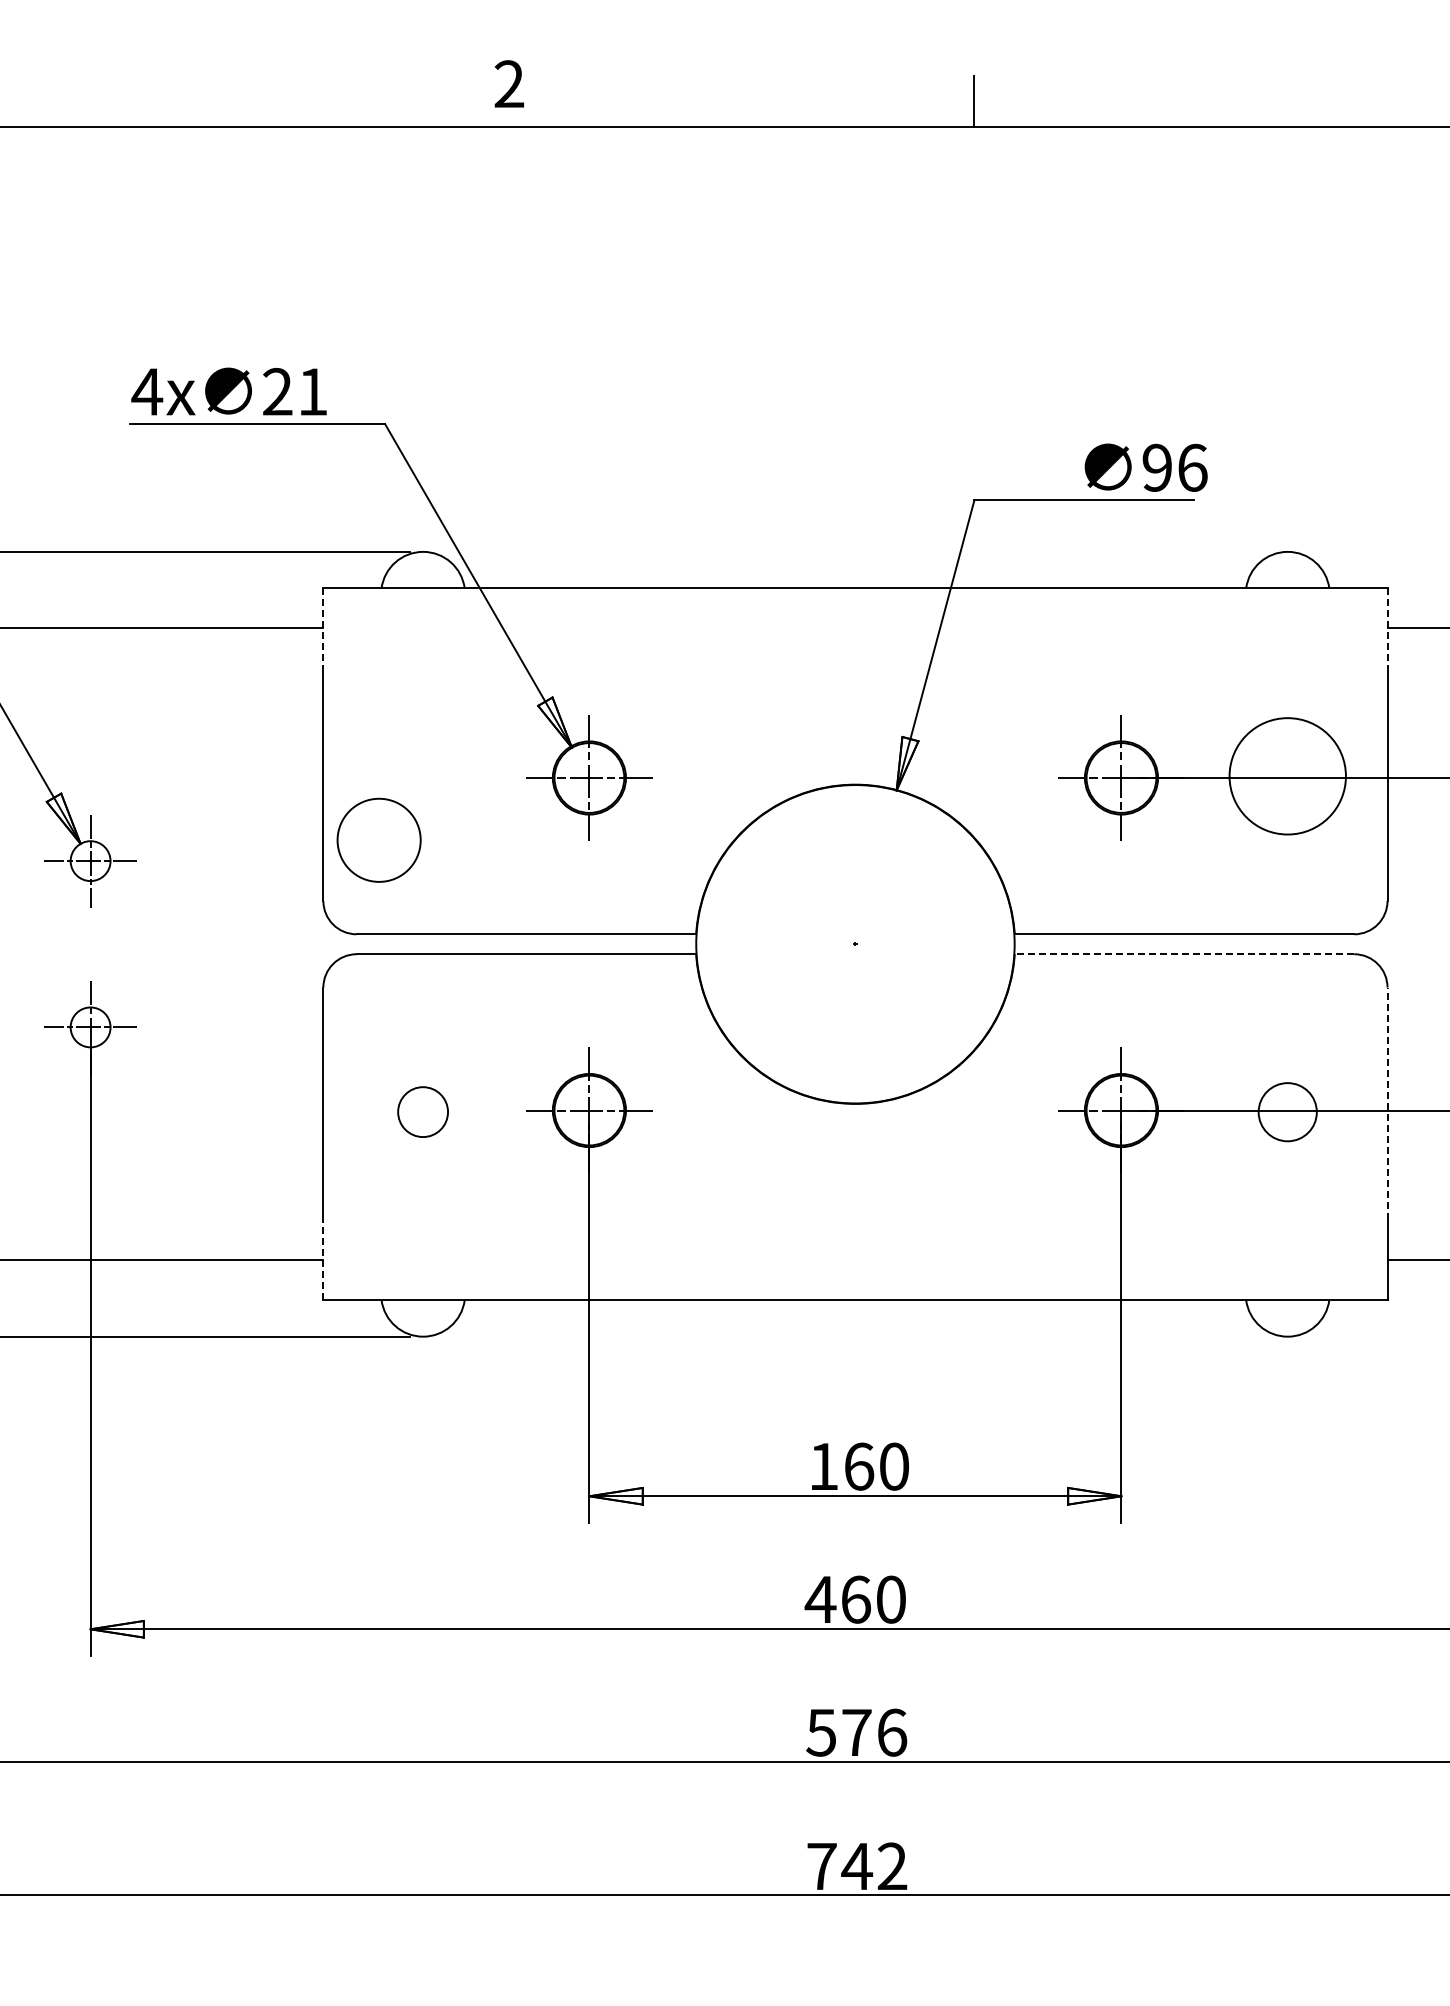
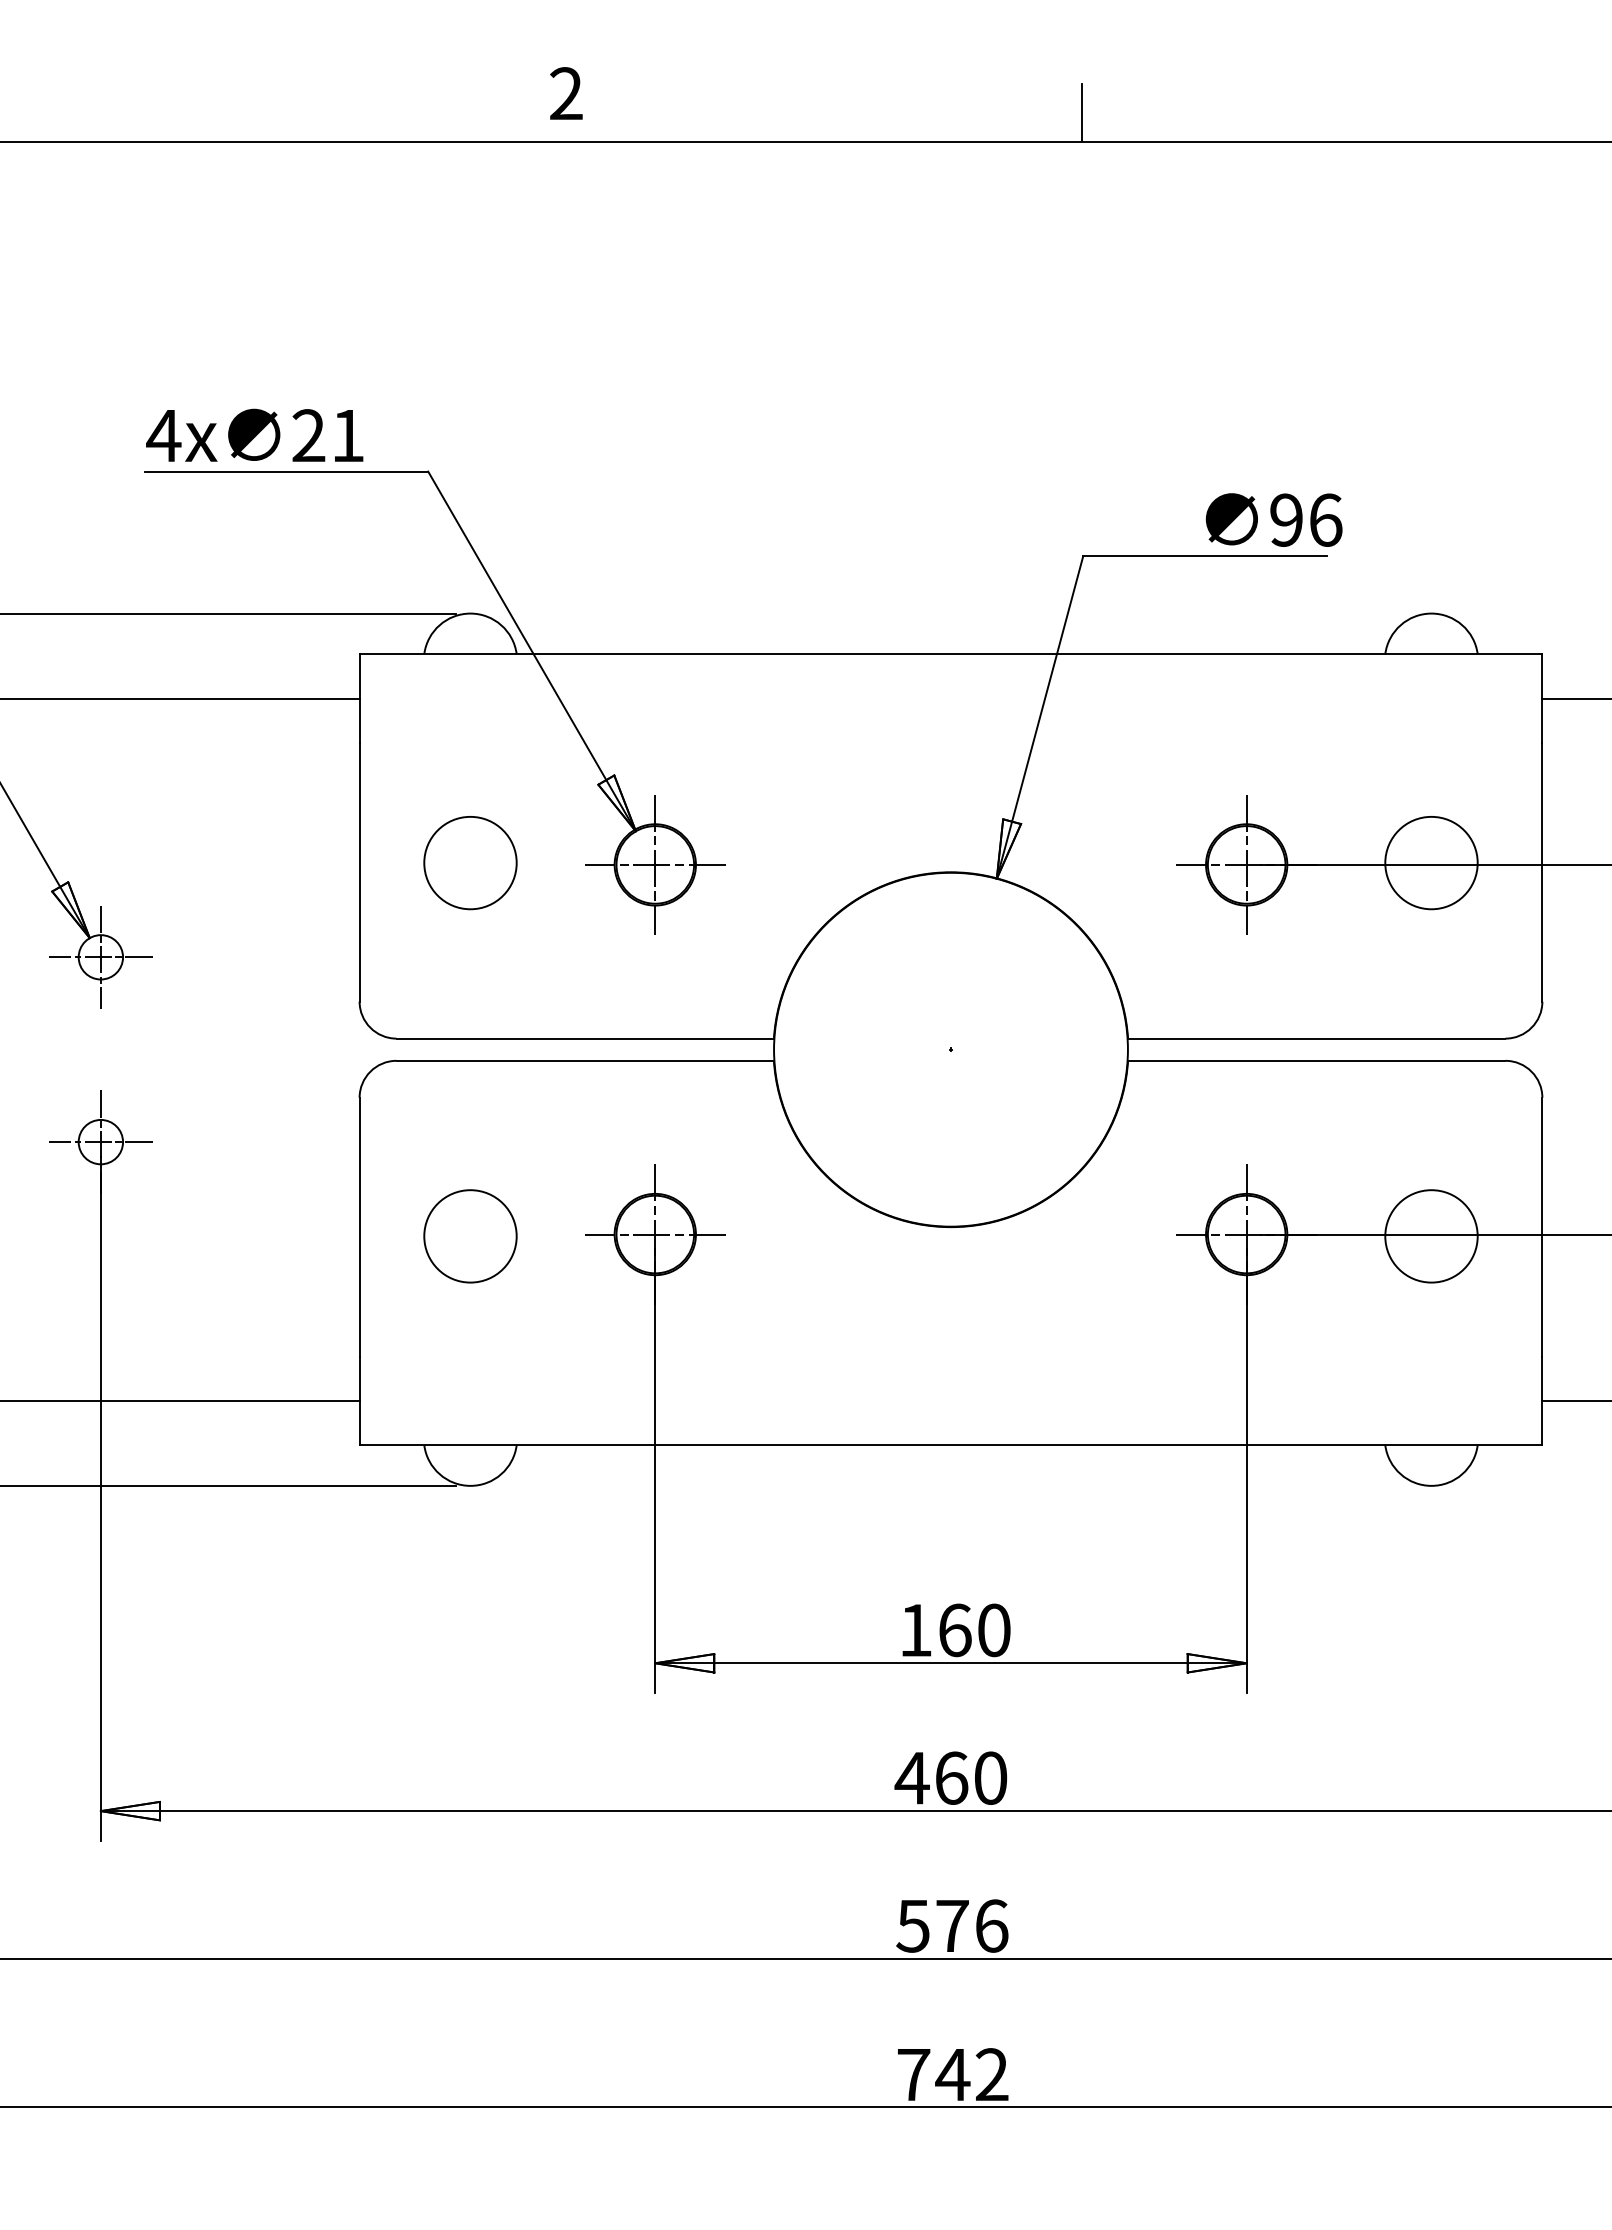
line: (323, 628) -> (359, 698), dashed -> solid
line: (1387, 628) -> (1542, 698), dashed -> solid
circle: (1287, 775) -> (1431, 862), size x0.71
circle: (378, 839) -> (469, 862), moved
line: (1184, 954) -> (1316, 1061), dashed -> solid
line: (1387, 1103) -> (1542, 1226), dashed -> solid
circle: (422, 1111) -> (469, 1235), size x1.67
circle: (1287, 1111) -> (1431, 1235), size x1.43
line: (323, 1260) -> (359, 1401), dashed -> solid

